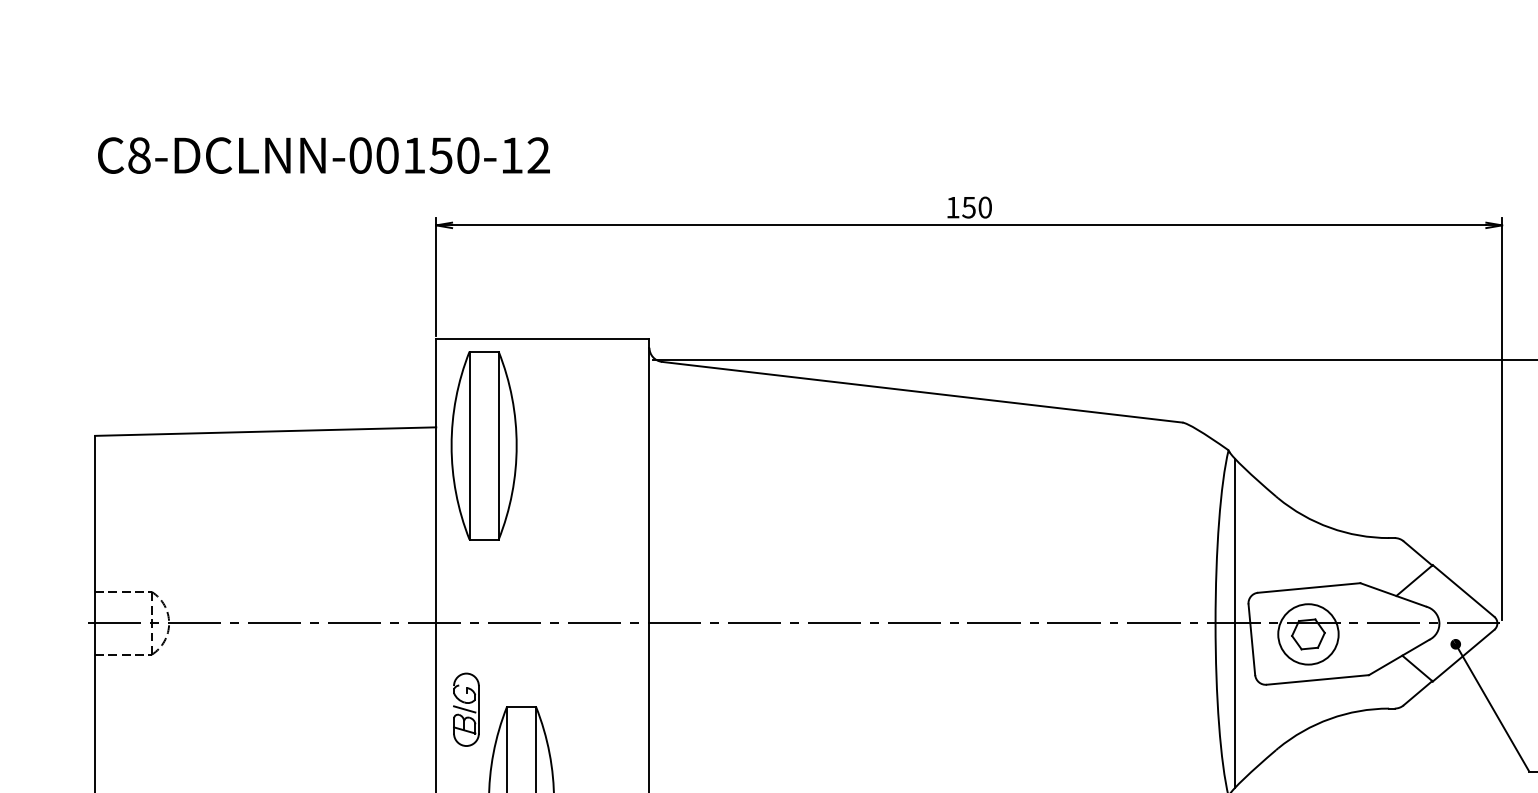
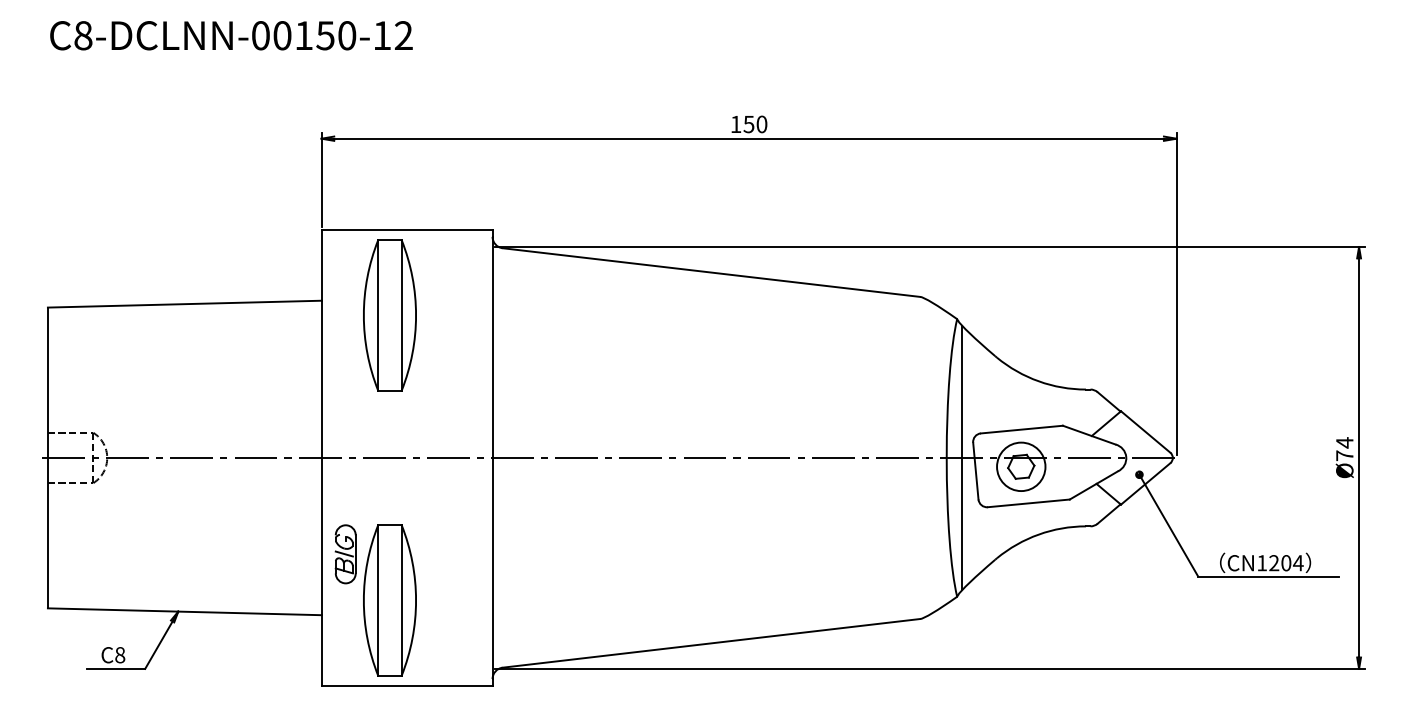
text: (324, 155) -> (231, 35), moved
part: (483, 445) -> (389, 315), moved
part: (466, 710) -> (345, 554), moved

